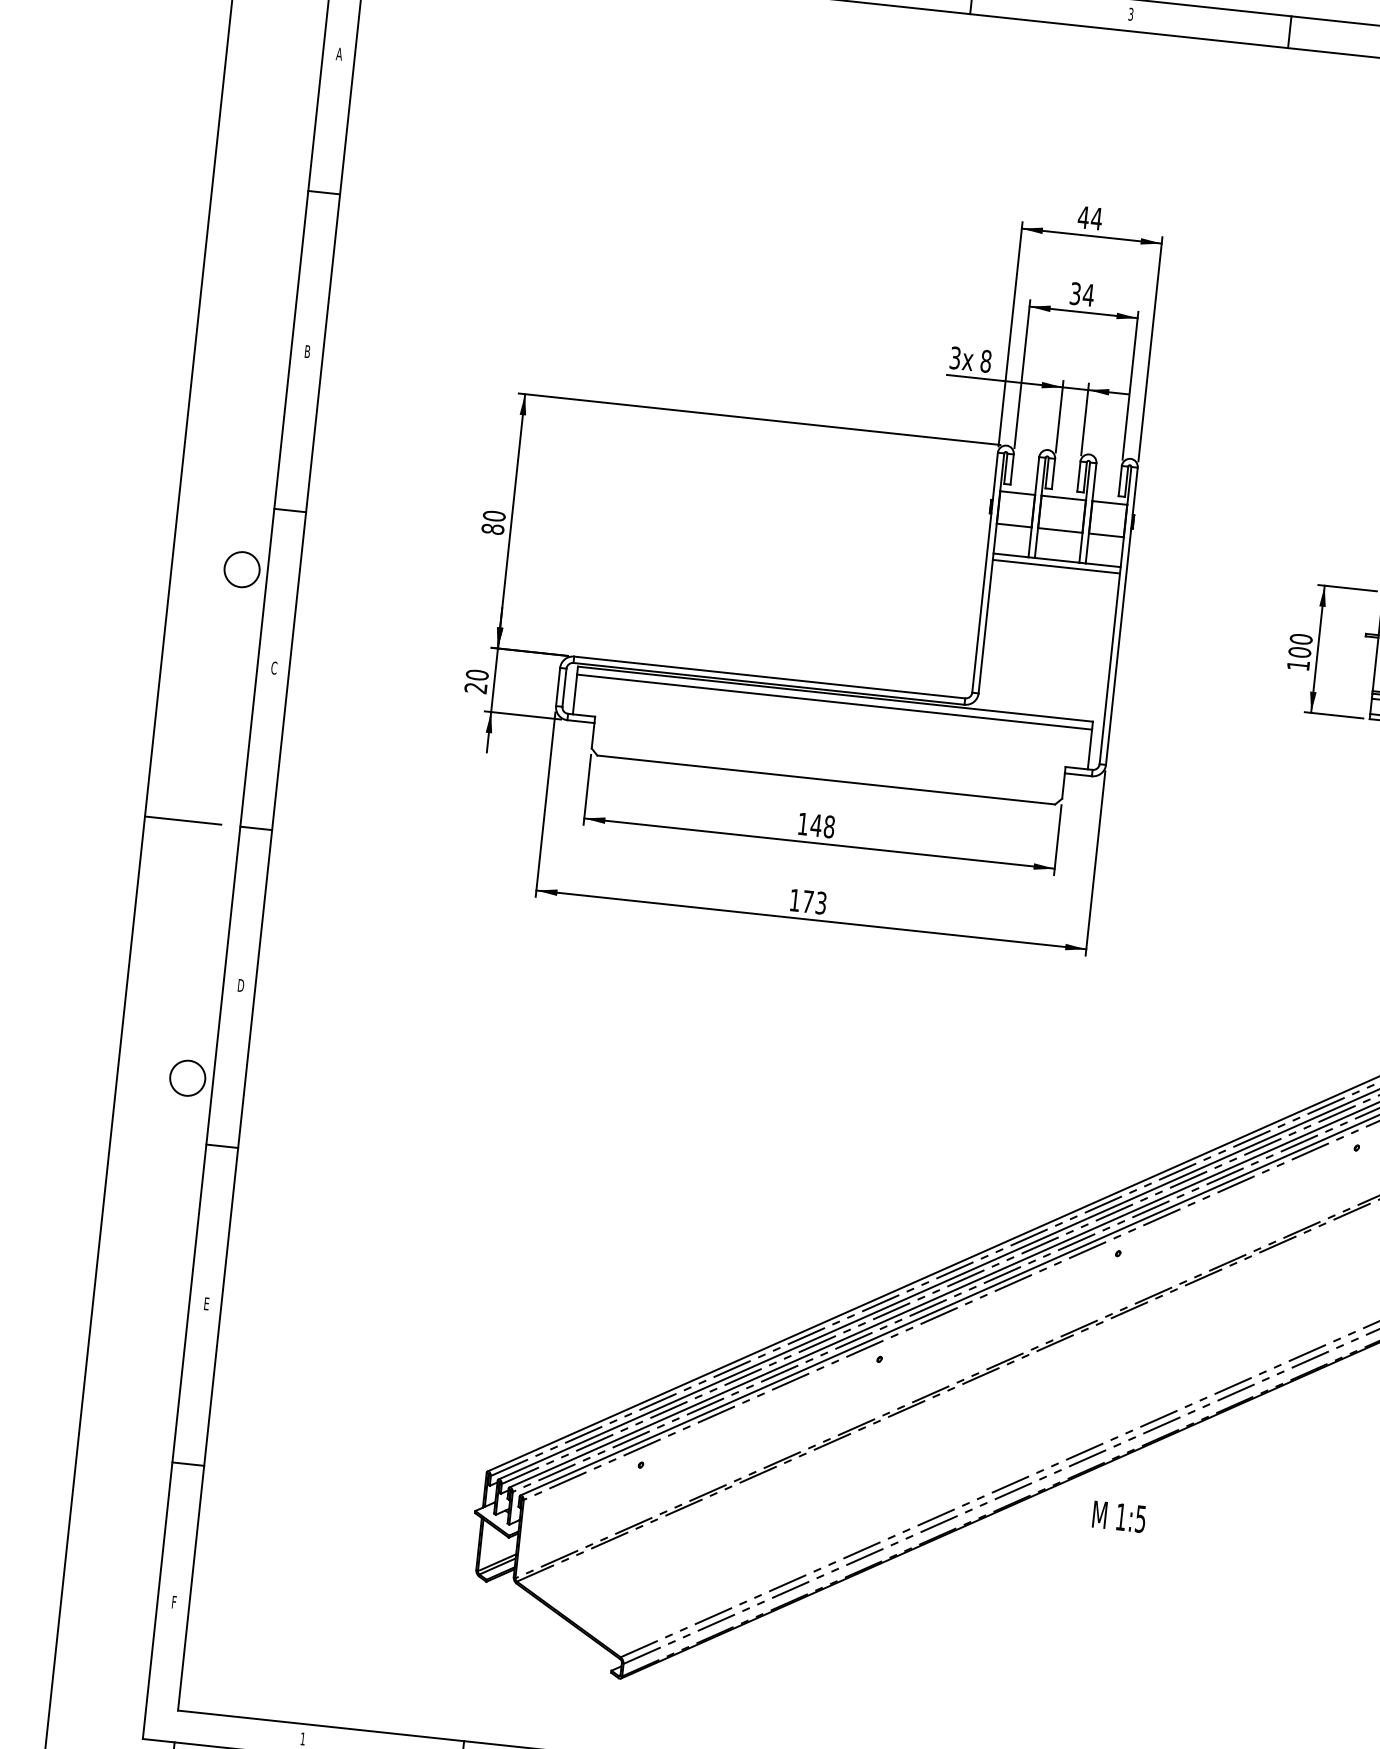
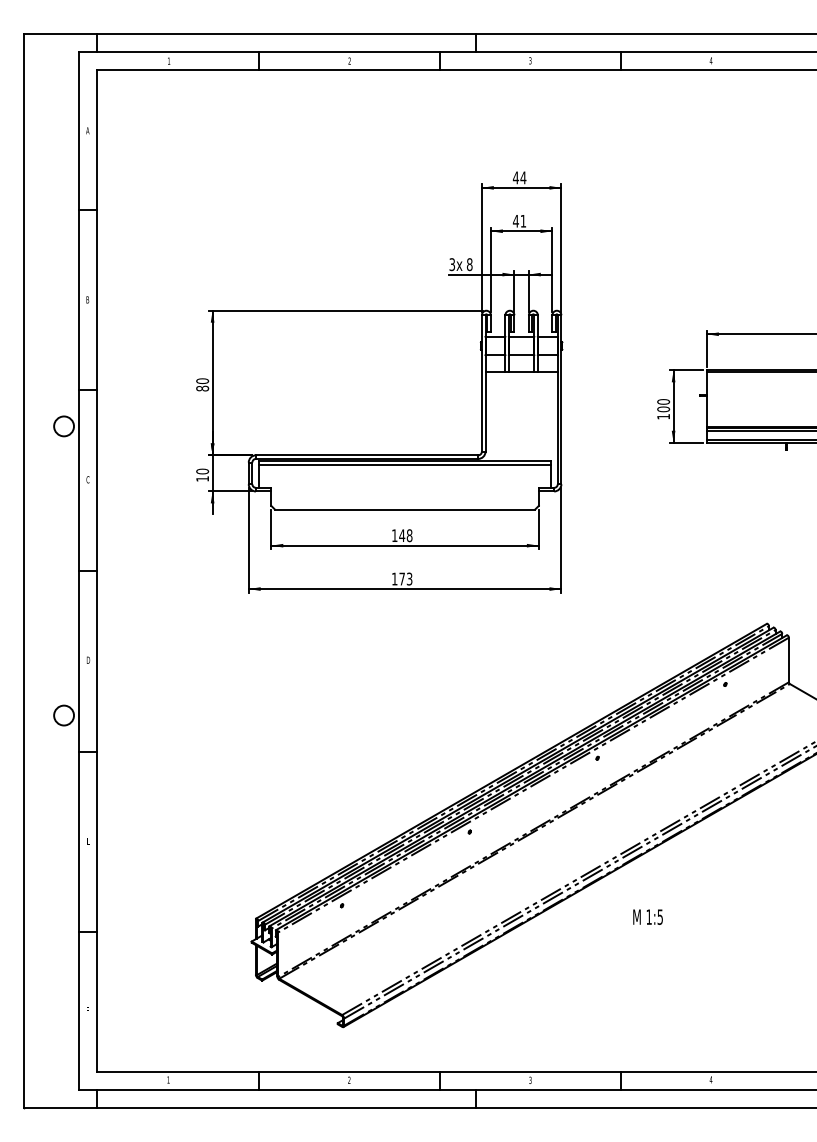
text: (1081, 293) -> (519, 220), 34 -> 41
line: (1056, 566) -> (521, 375), removed
text: (475, 687) -> (202, 478), 20 -> 10
line: (182, 821) -> (45, 571), removed
text: (1118, 1515) -> (647, 916), moved

